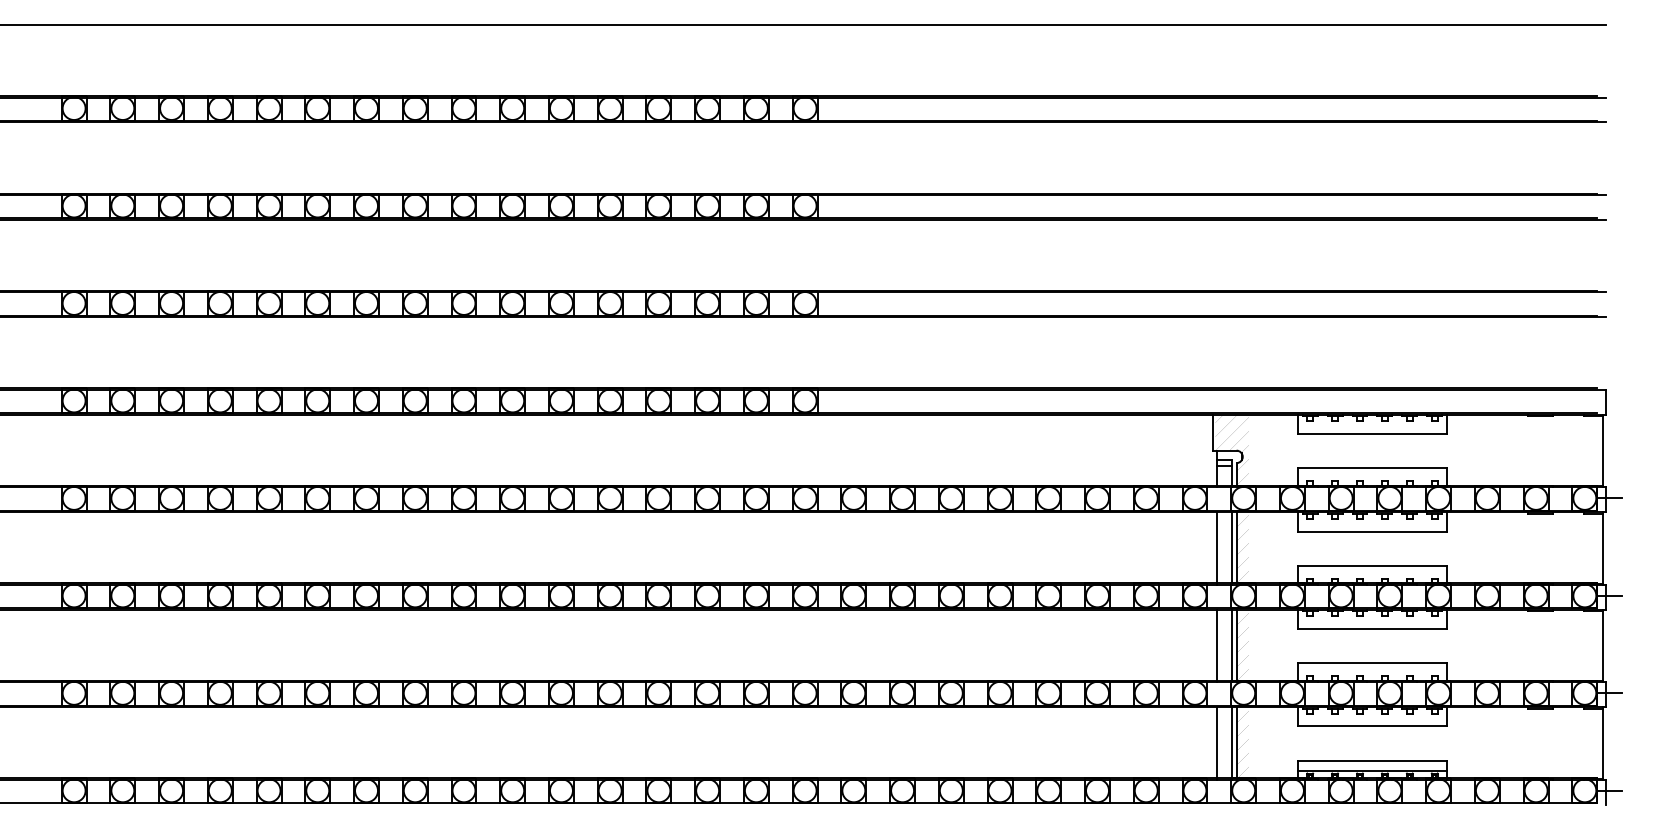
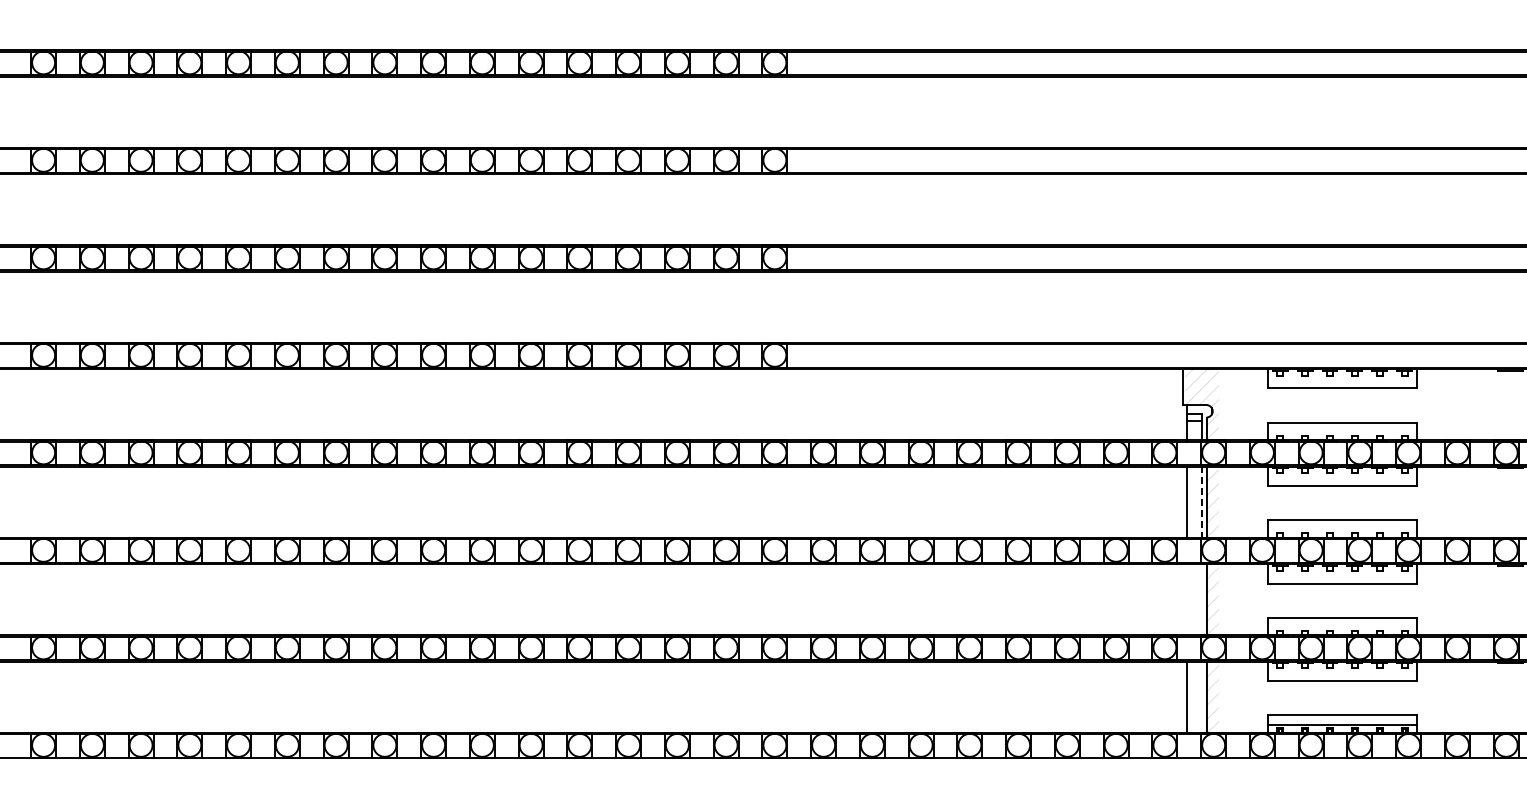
line: (1231, 548) -> (1201, 502), solid -> dashed
line: (1216, 645) -> (1186, 599), removed
line: (1231, 645) -> (1201, 599), removed
line: (1231, 743) -> (1201, 698), removed

